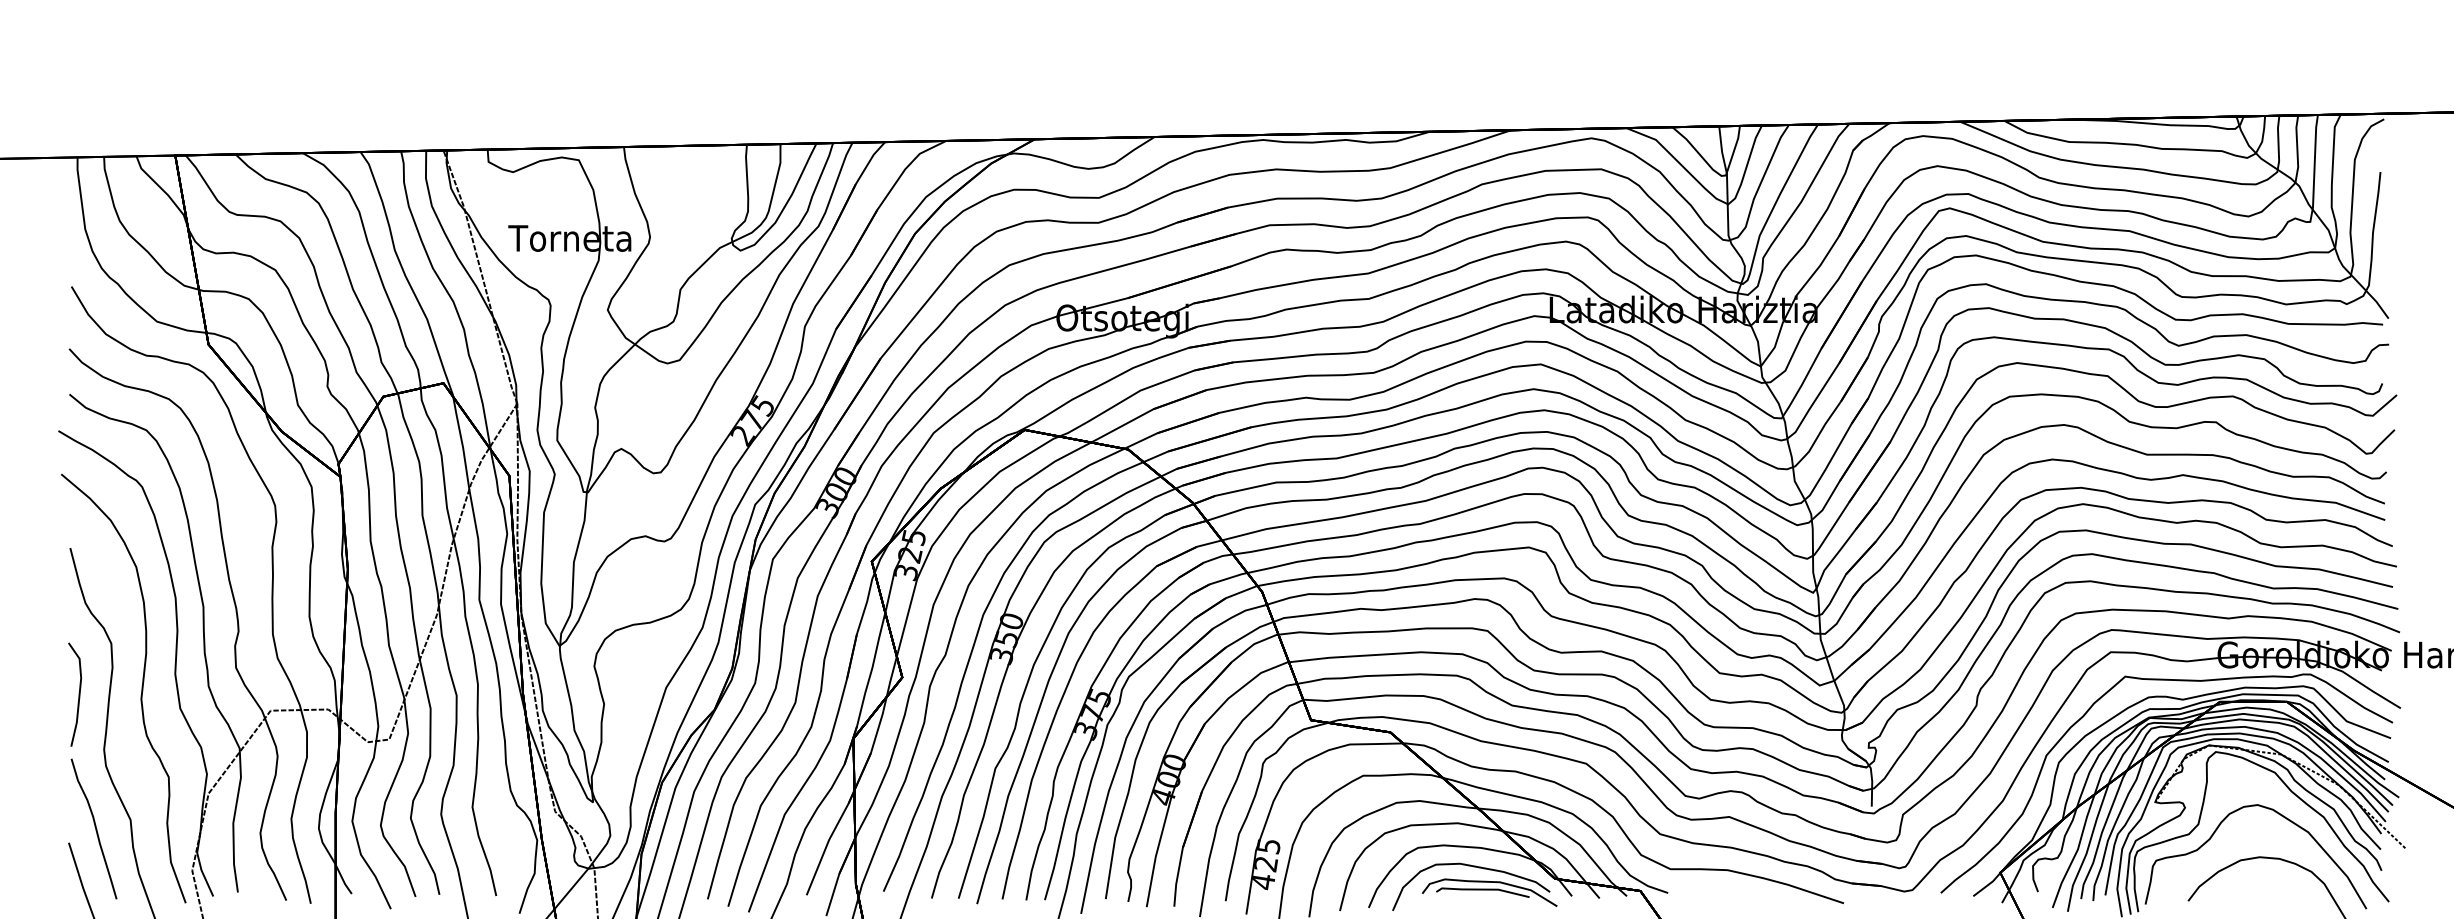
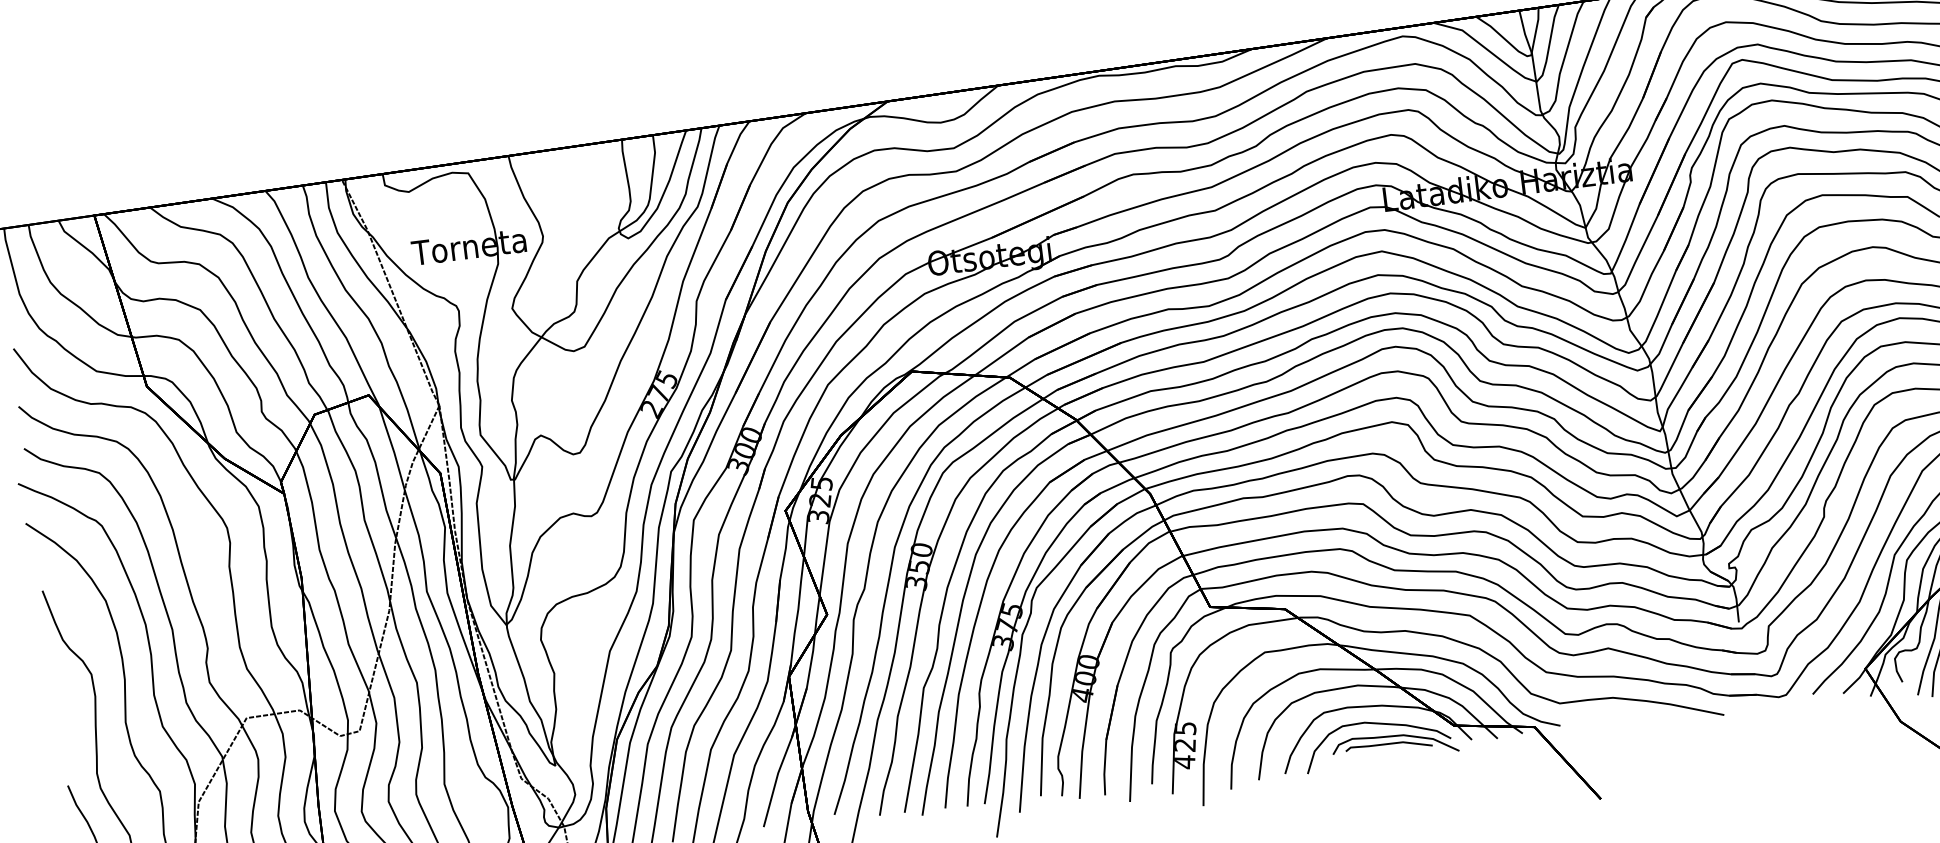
line: (78, 694) -> (66, 725), removed

